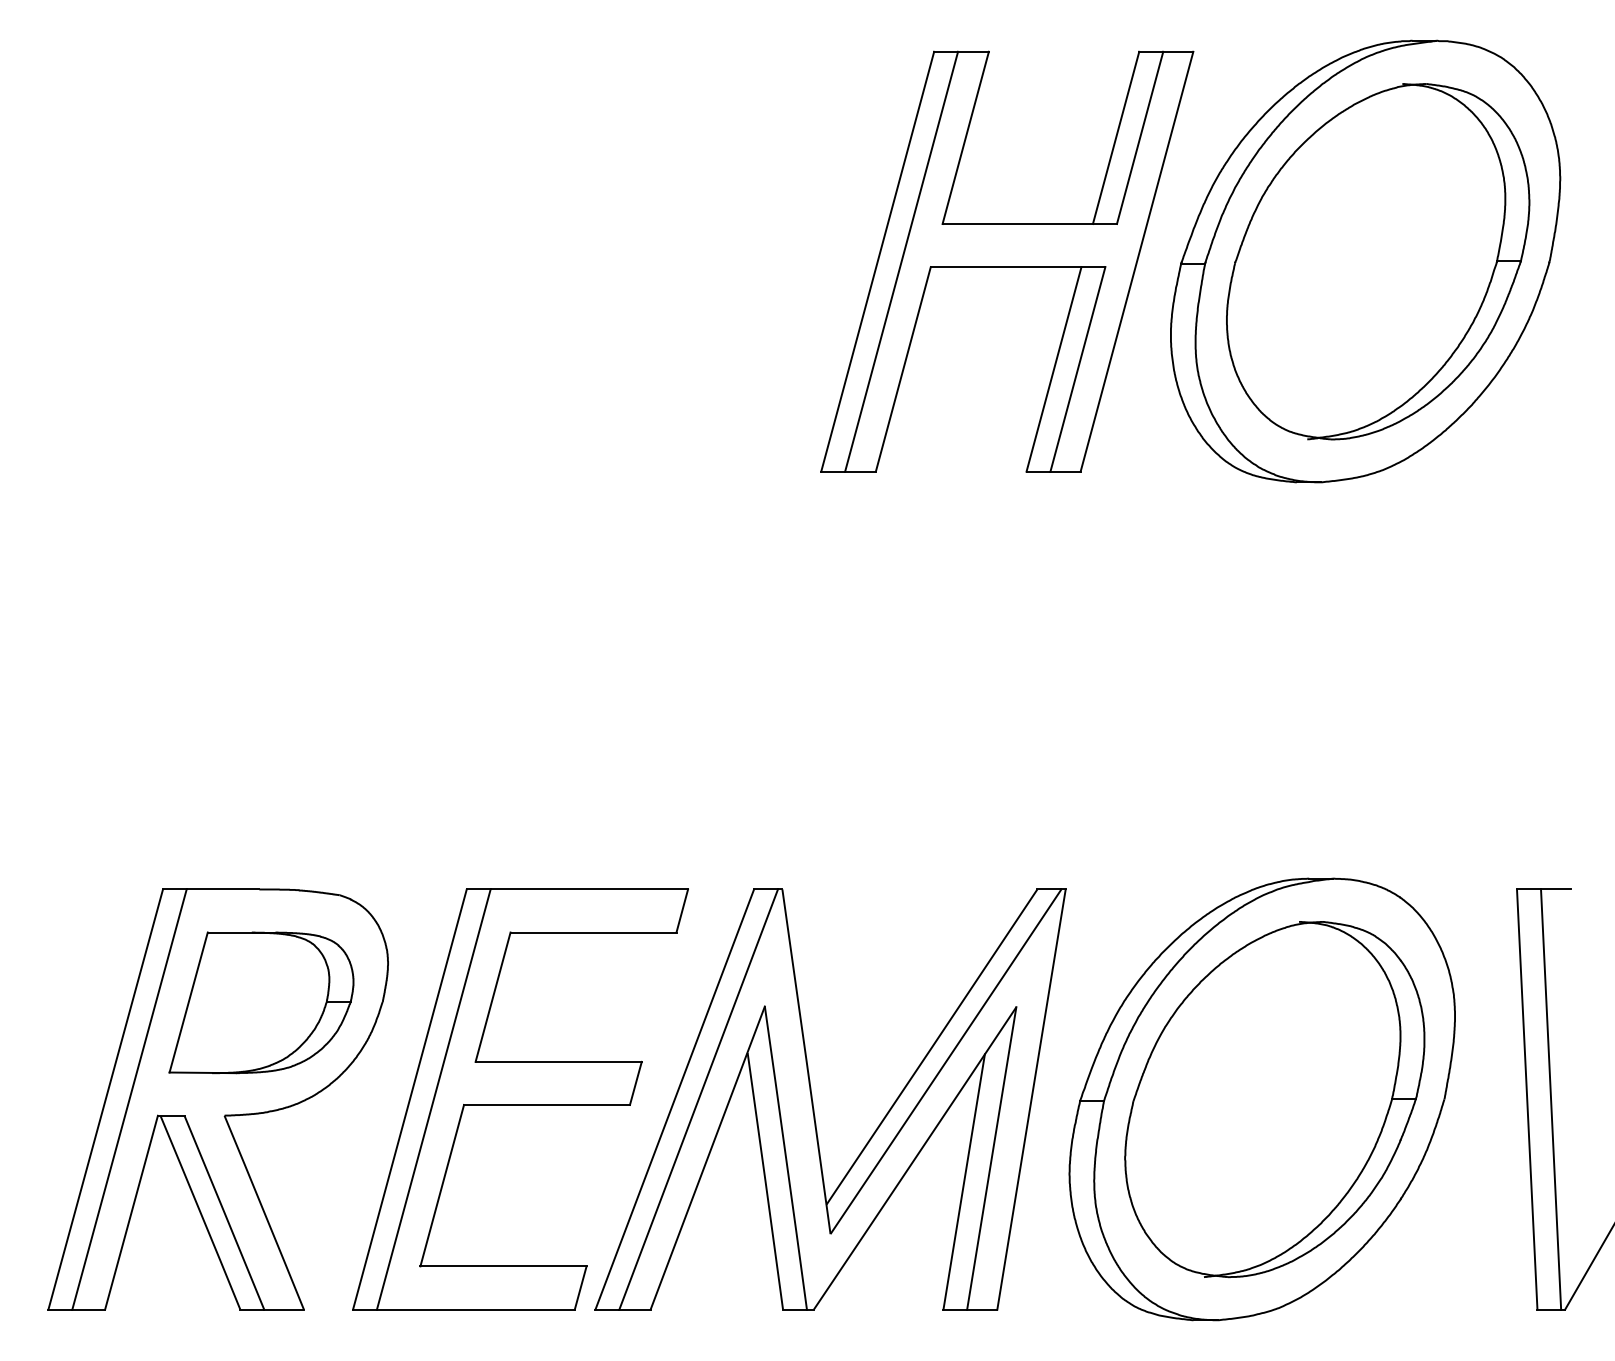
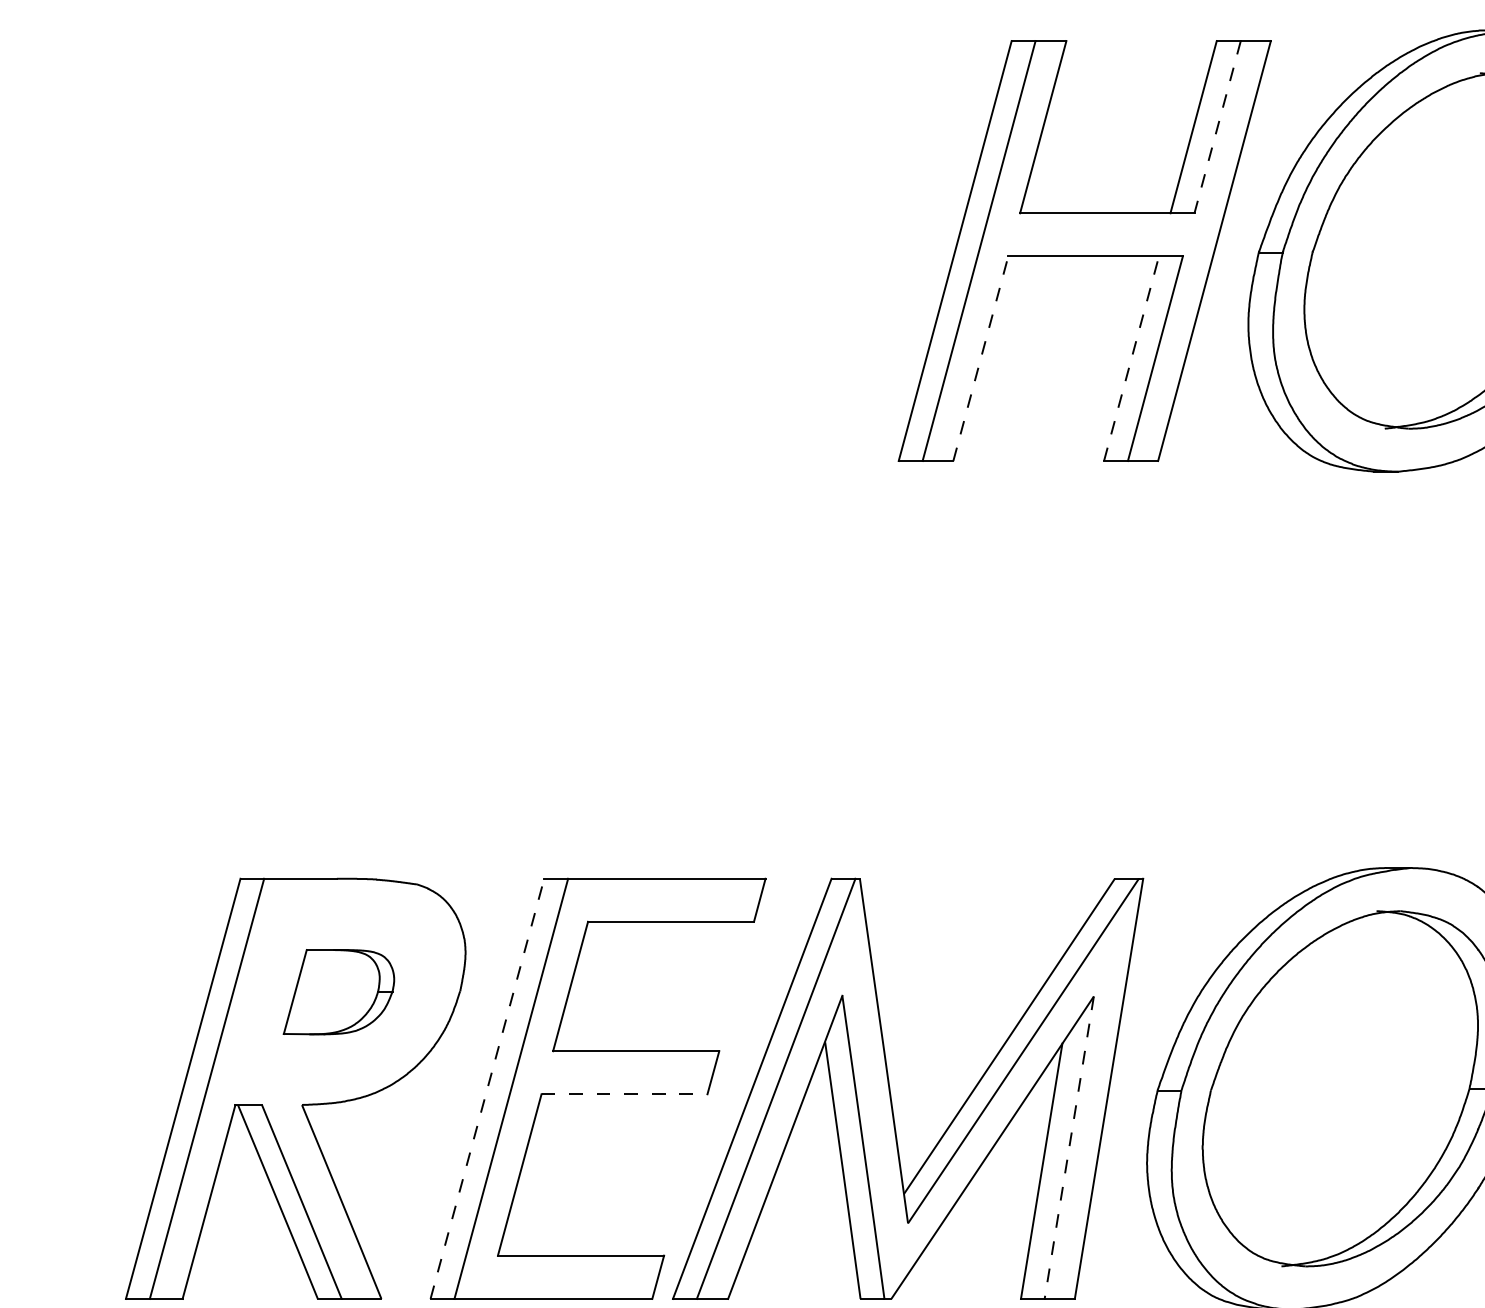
line: (1140, 138) -> (1218, 127), solid -> dashed
line: (903, 369) -> (981, 358), solid -> dashed
line: (1054, 369) -> (1132, 358), solid -> dashed
part: (261, 1002) -> (339, 991), size x0.6
line: (409, 1099) -> (487, 1088), solid -> dashed
line: (547, 1104) -> (625, 1093), solid -> dashed
line: (991, 1158) -> (1069, 1147), solid -> dashed

